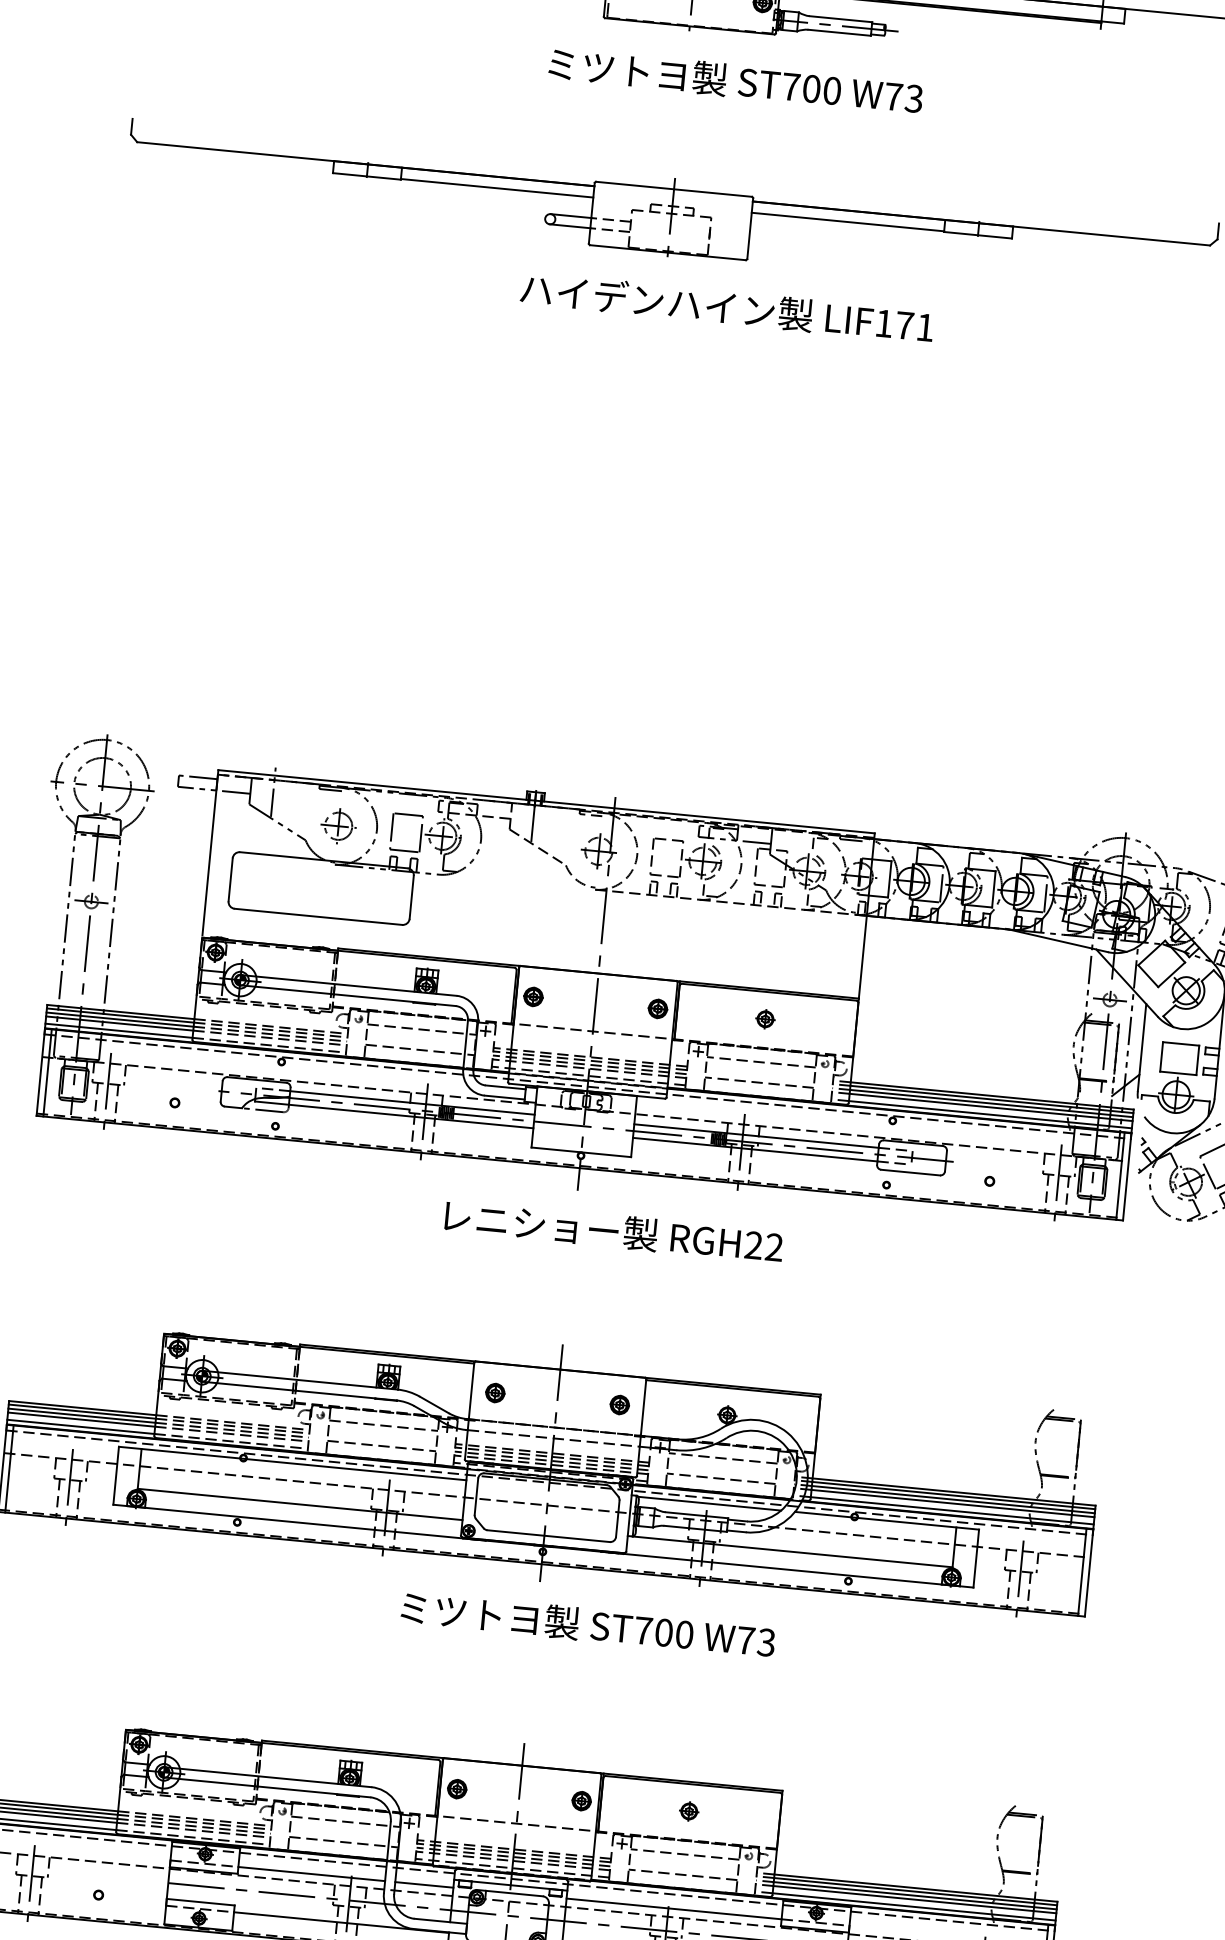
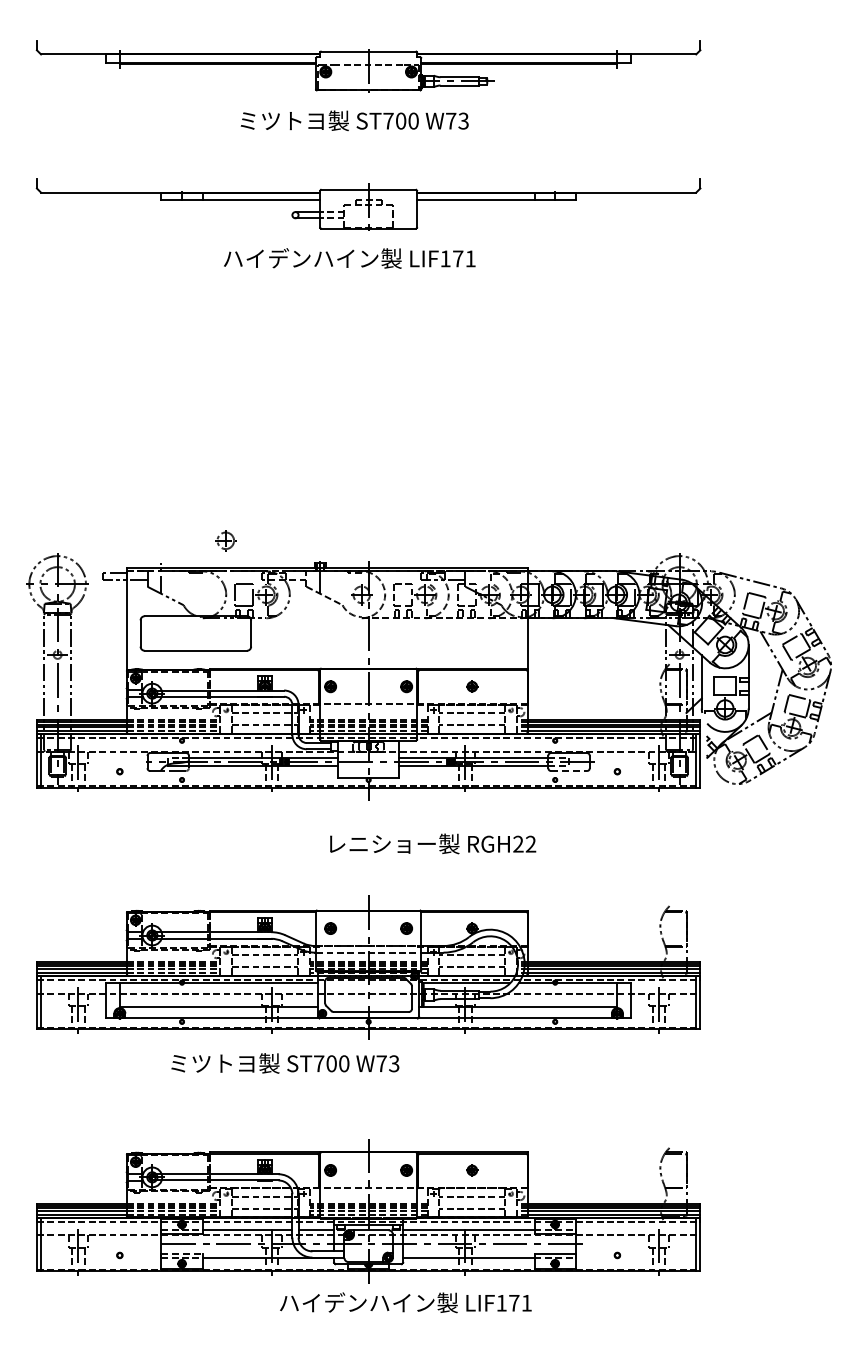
text: (735, 80) -> (354, 120), moved
text: (726, 307) -> (349, 258), moved
part: (338, 825) -> (225, 540), moved
line: (911, 1173) -> (569, 771), solid -> dashed
text: (614, 1230) -> (433, 843), moved
text: (588, 1624) -> (285, 1063), moved
line: (201, 1901) -> (182, 1253), solid -> dashed

